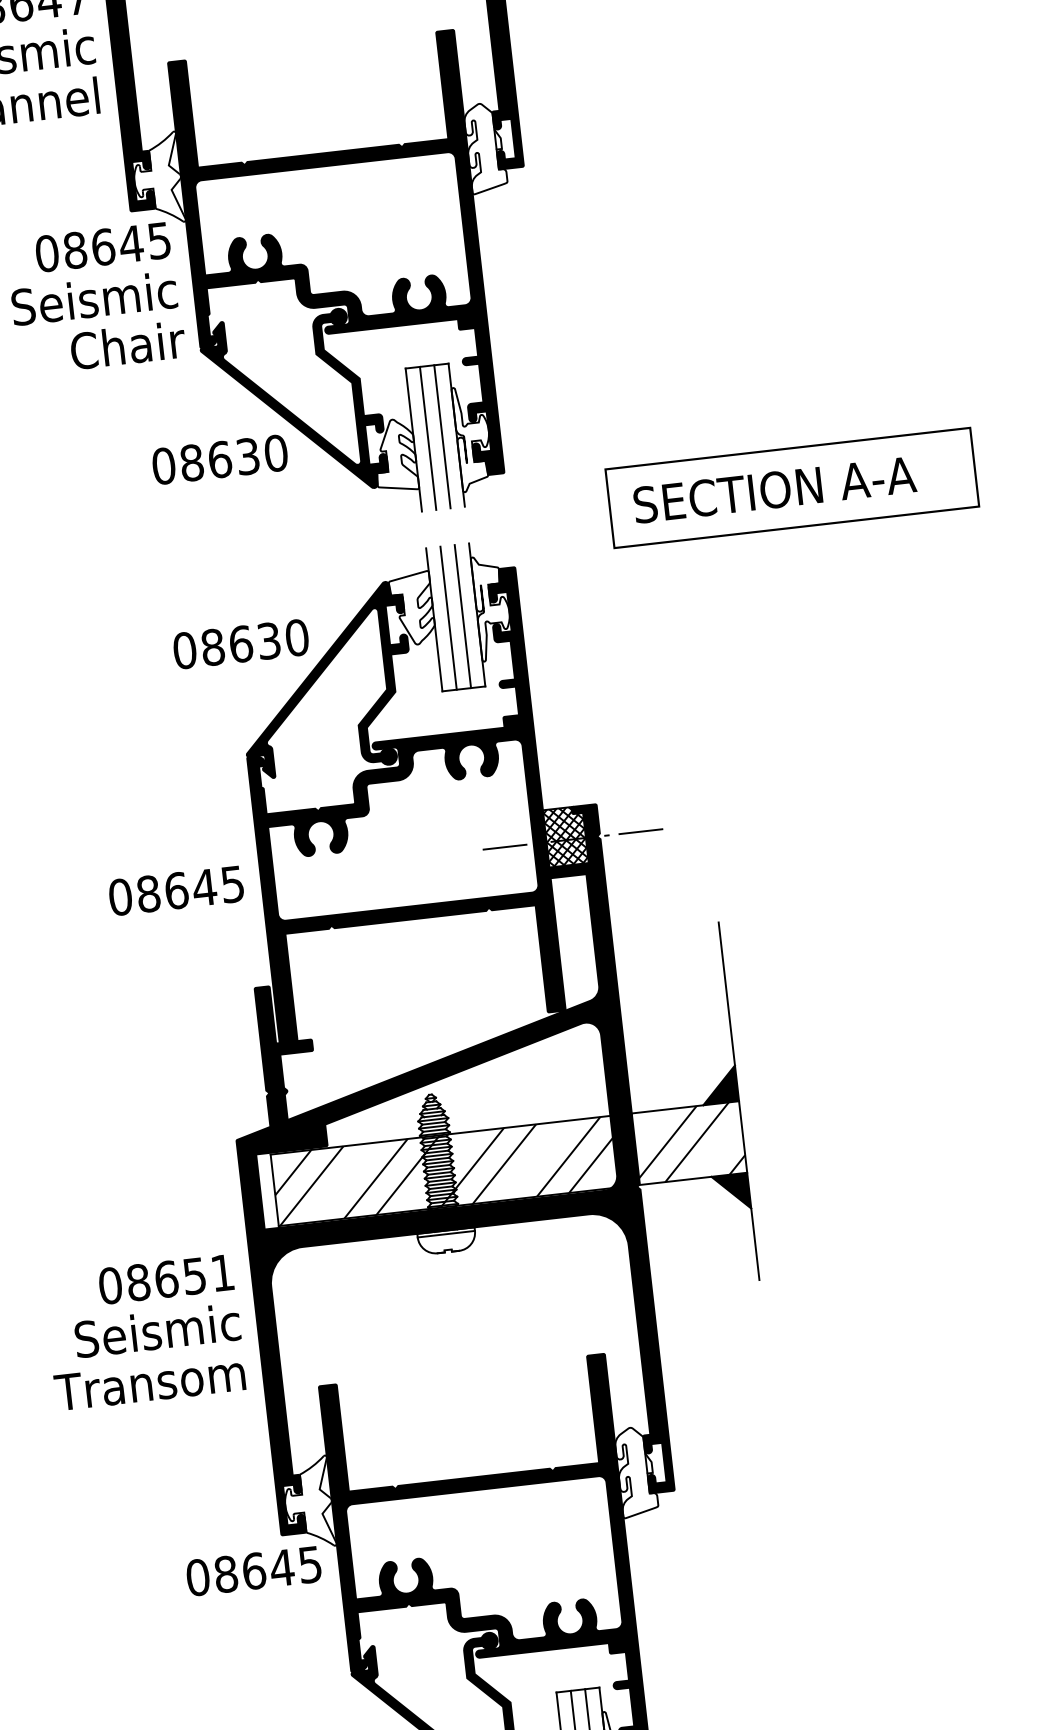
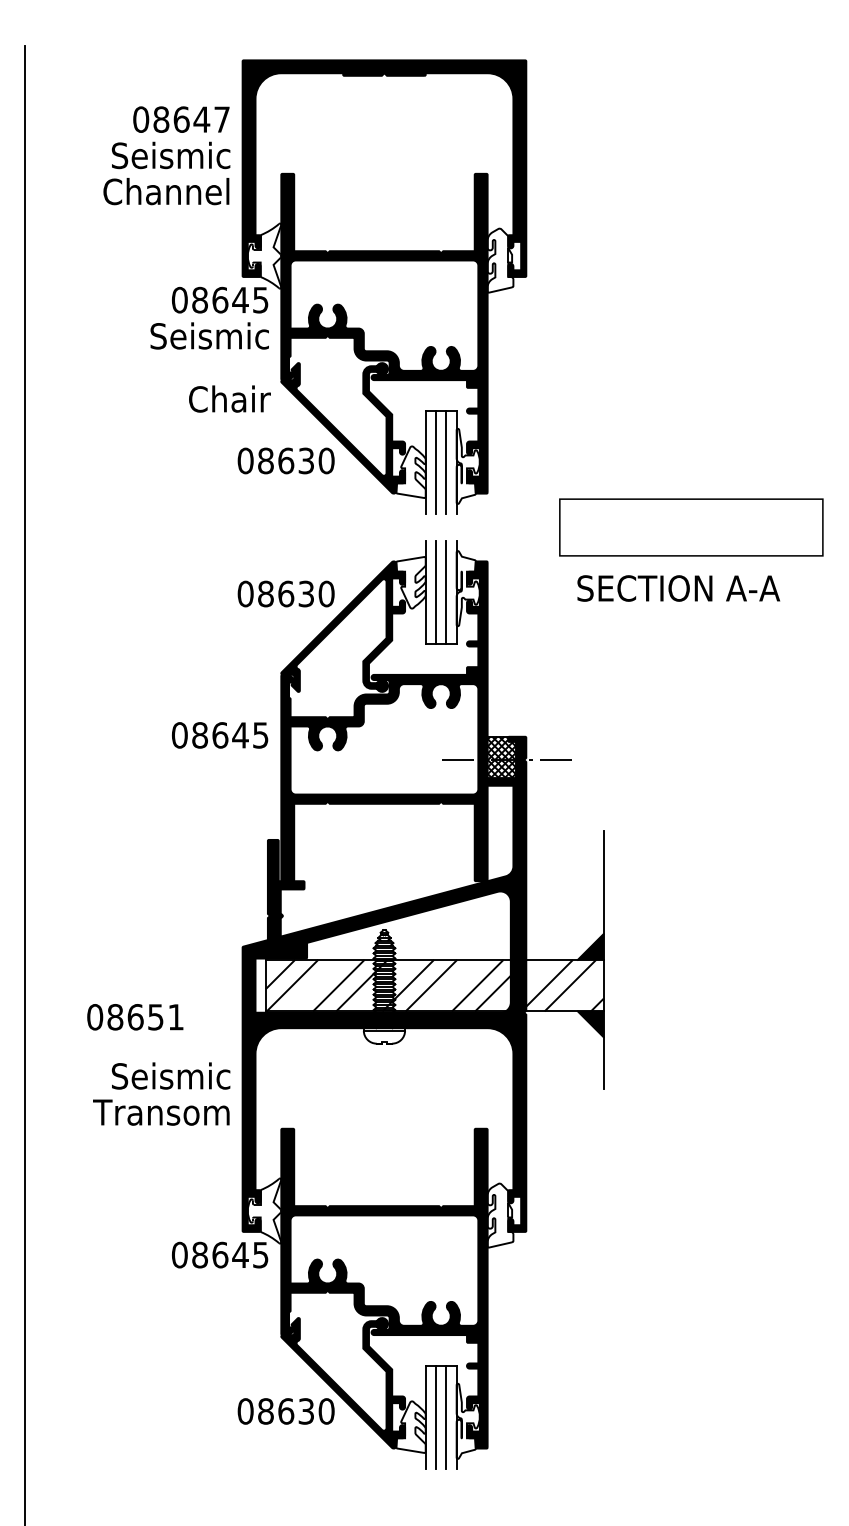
text: (127, 344) -> (229, 398), moved
text: (774, 489) -> (678, 588), moved
text: (176, 890) -> (220, 735), moved
text: (166, 1279) -> (135, 1017), moved

